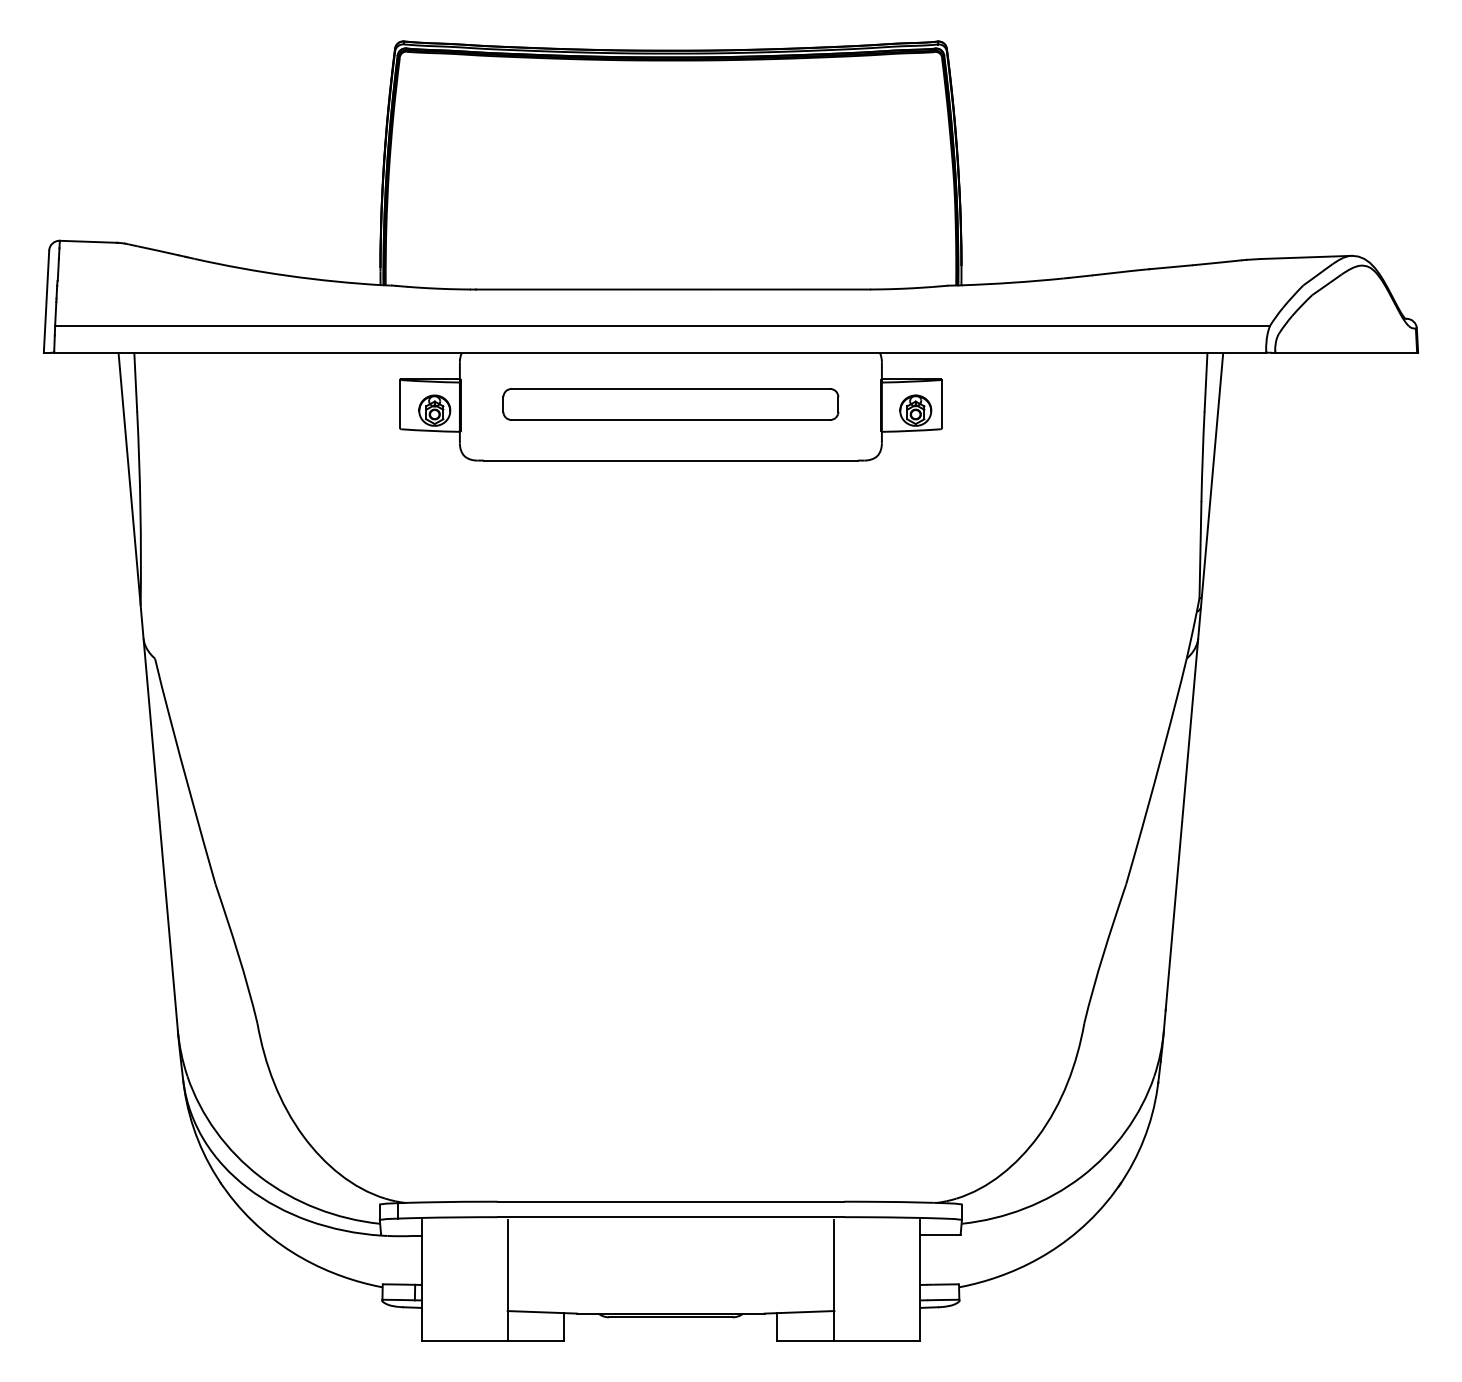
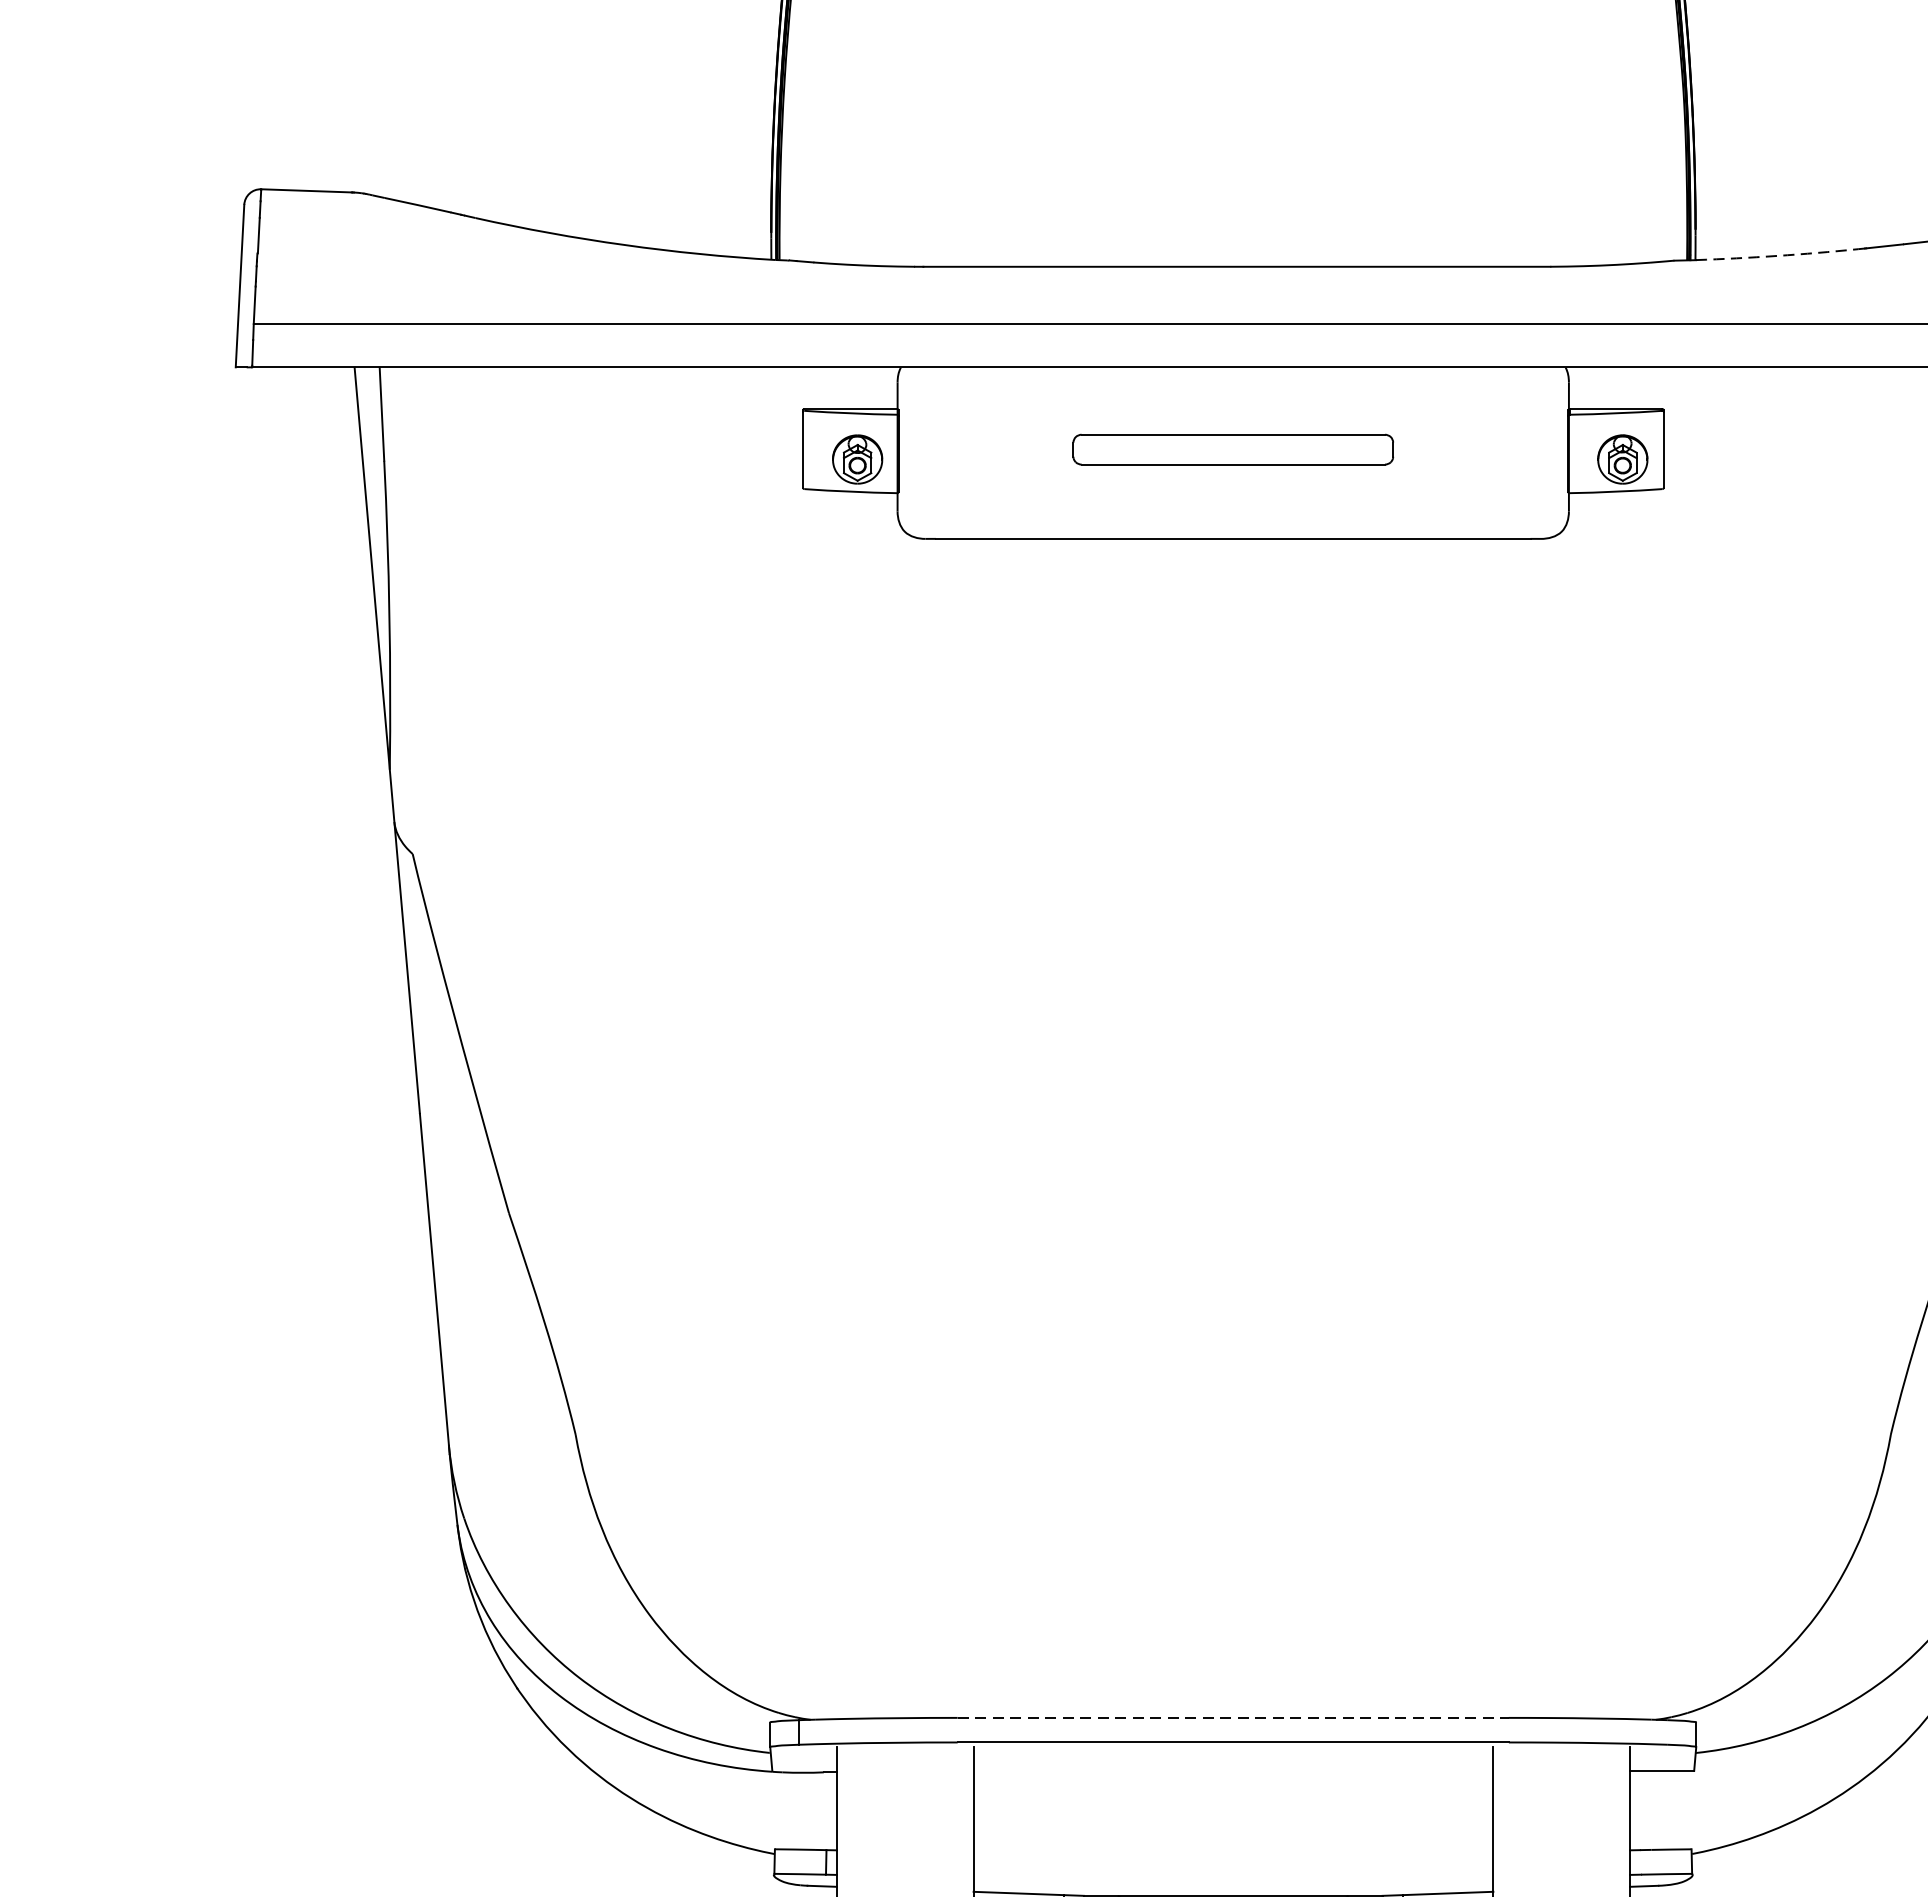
arc: (1012, 282) -> (1776, 255), solid -> dashed
part: (670, 404) -> (1232, 449), size x0.6
line: (671, 1201) -> (1234, 1717), solid -> dashed

